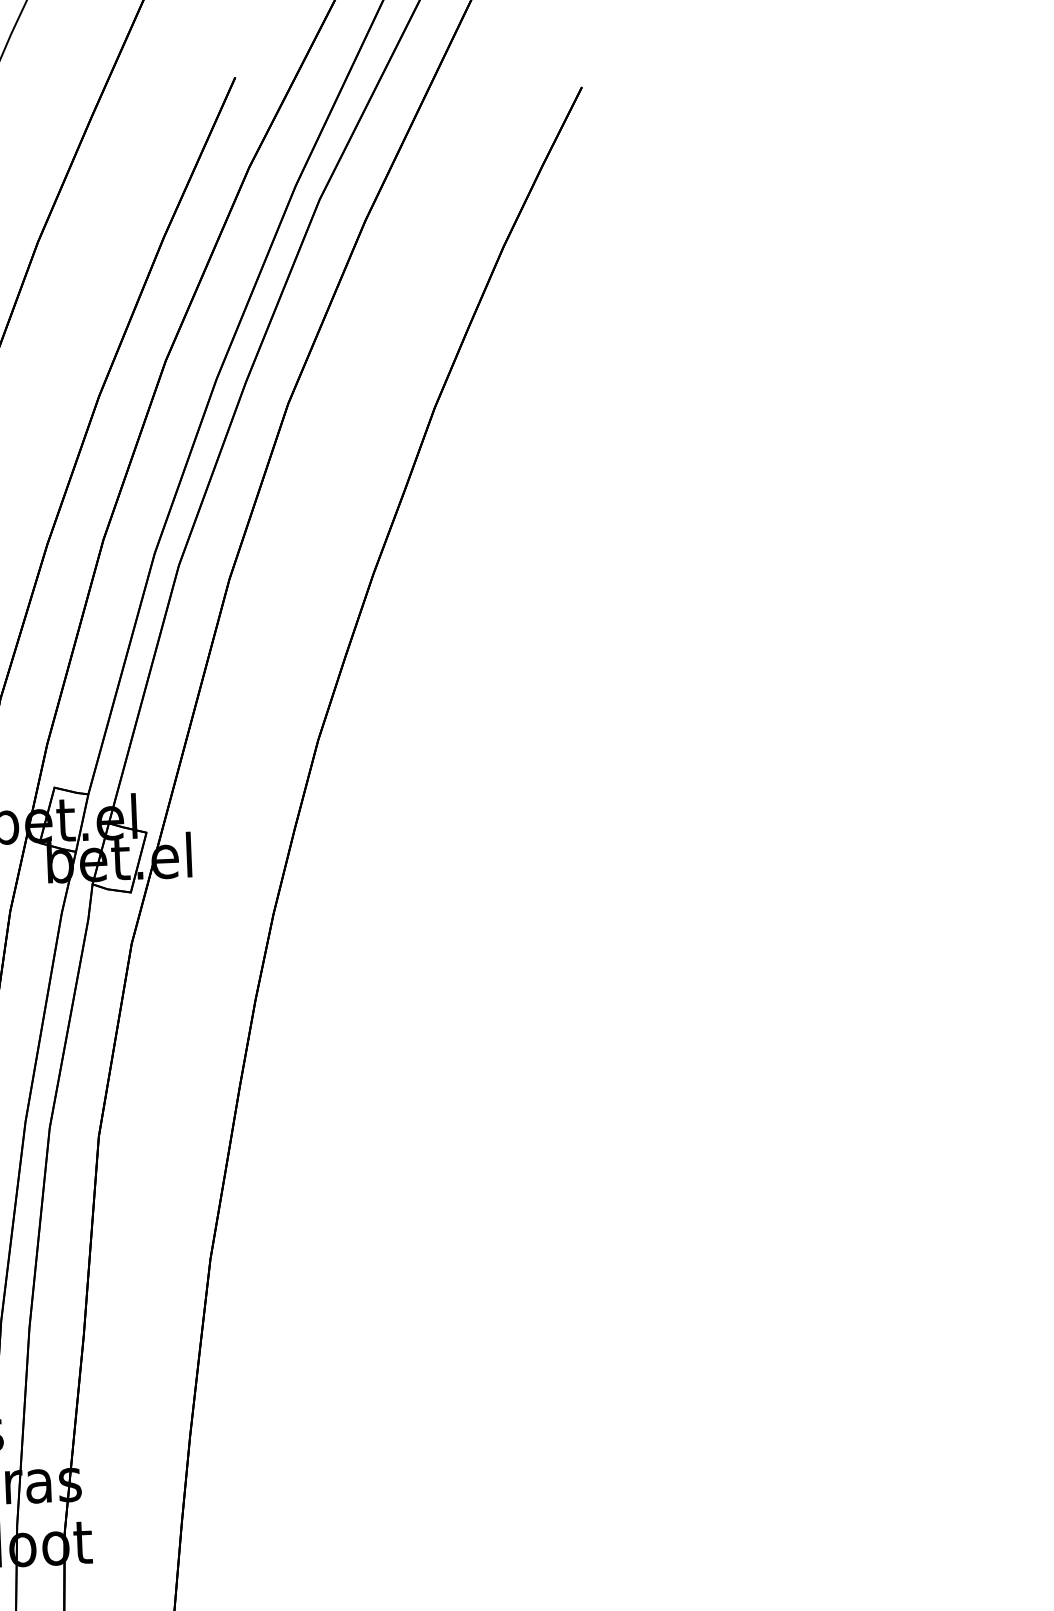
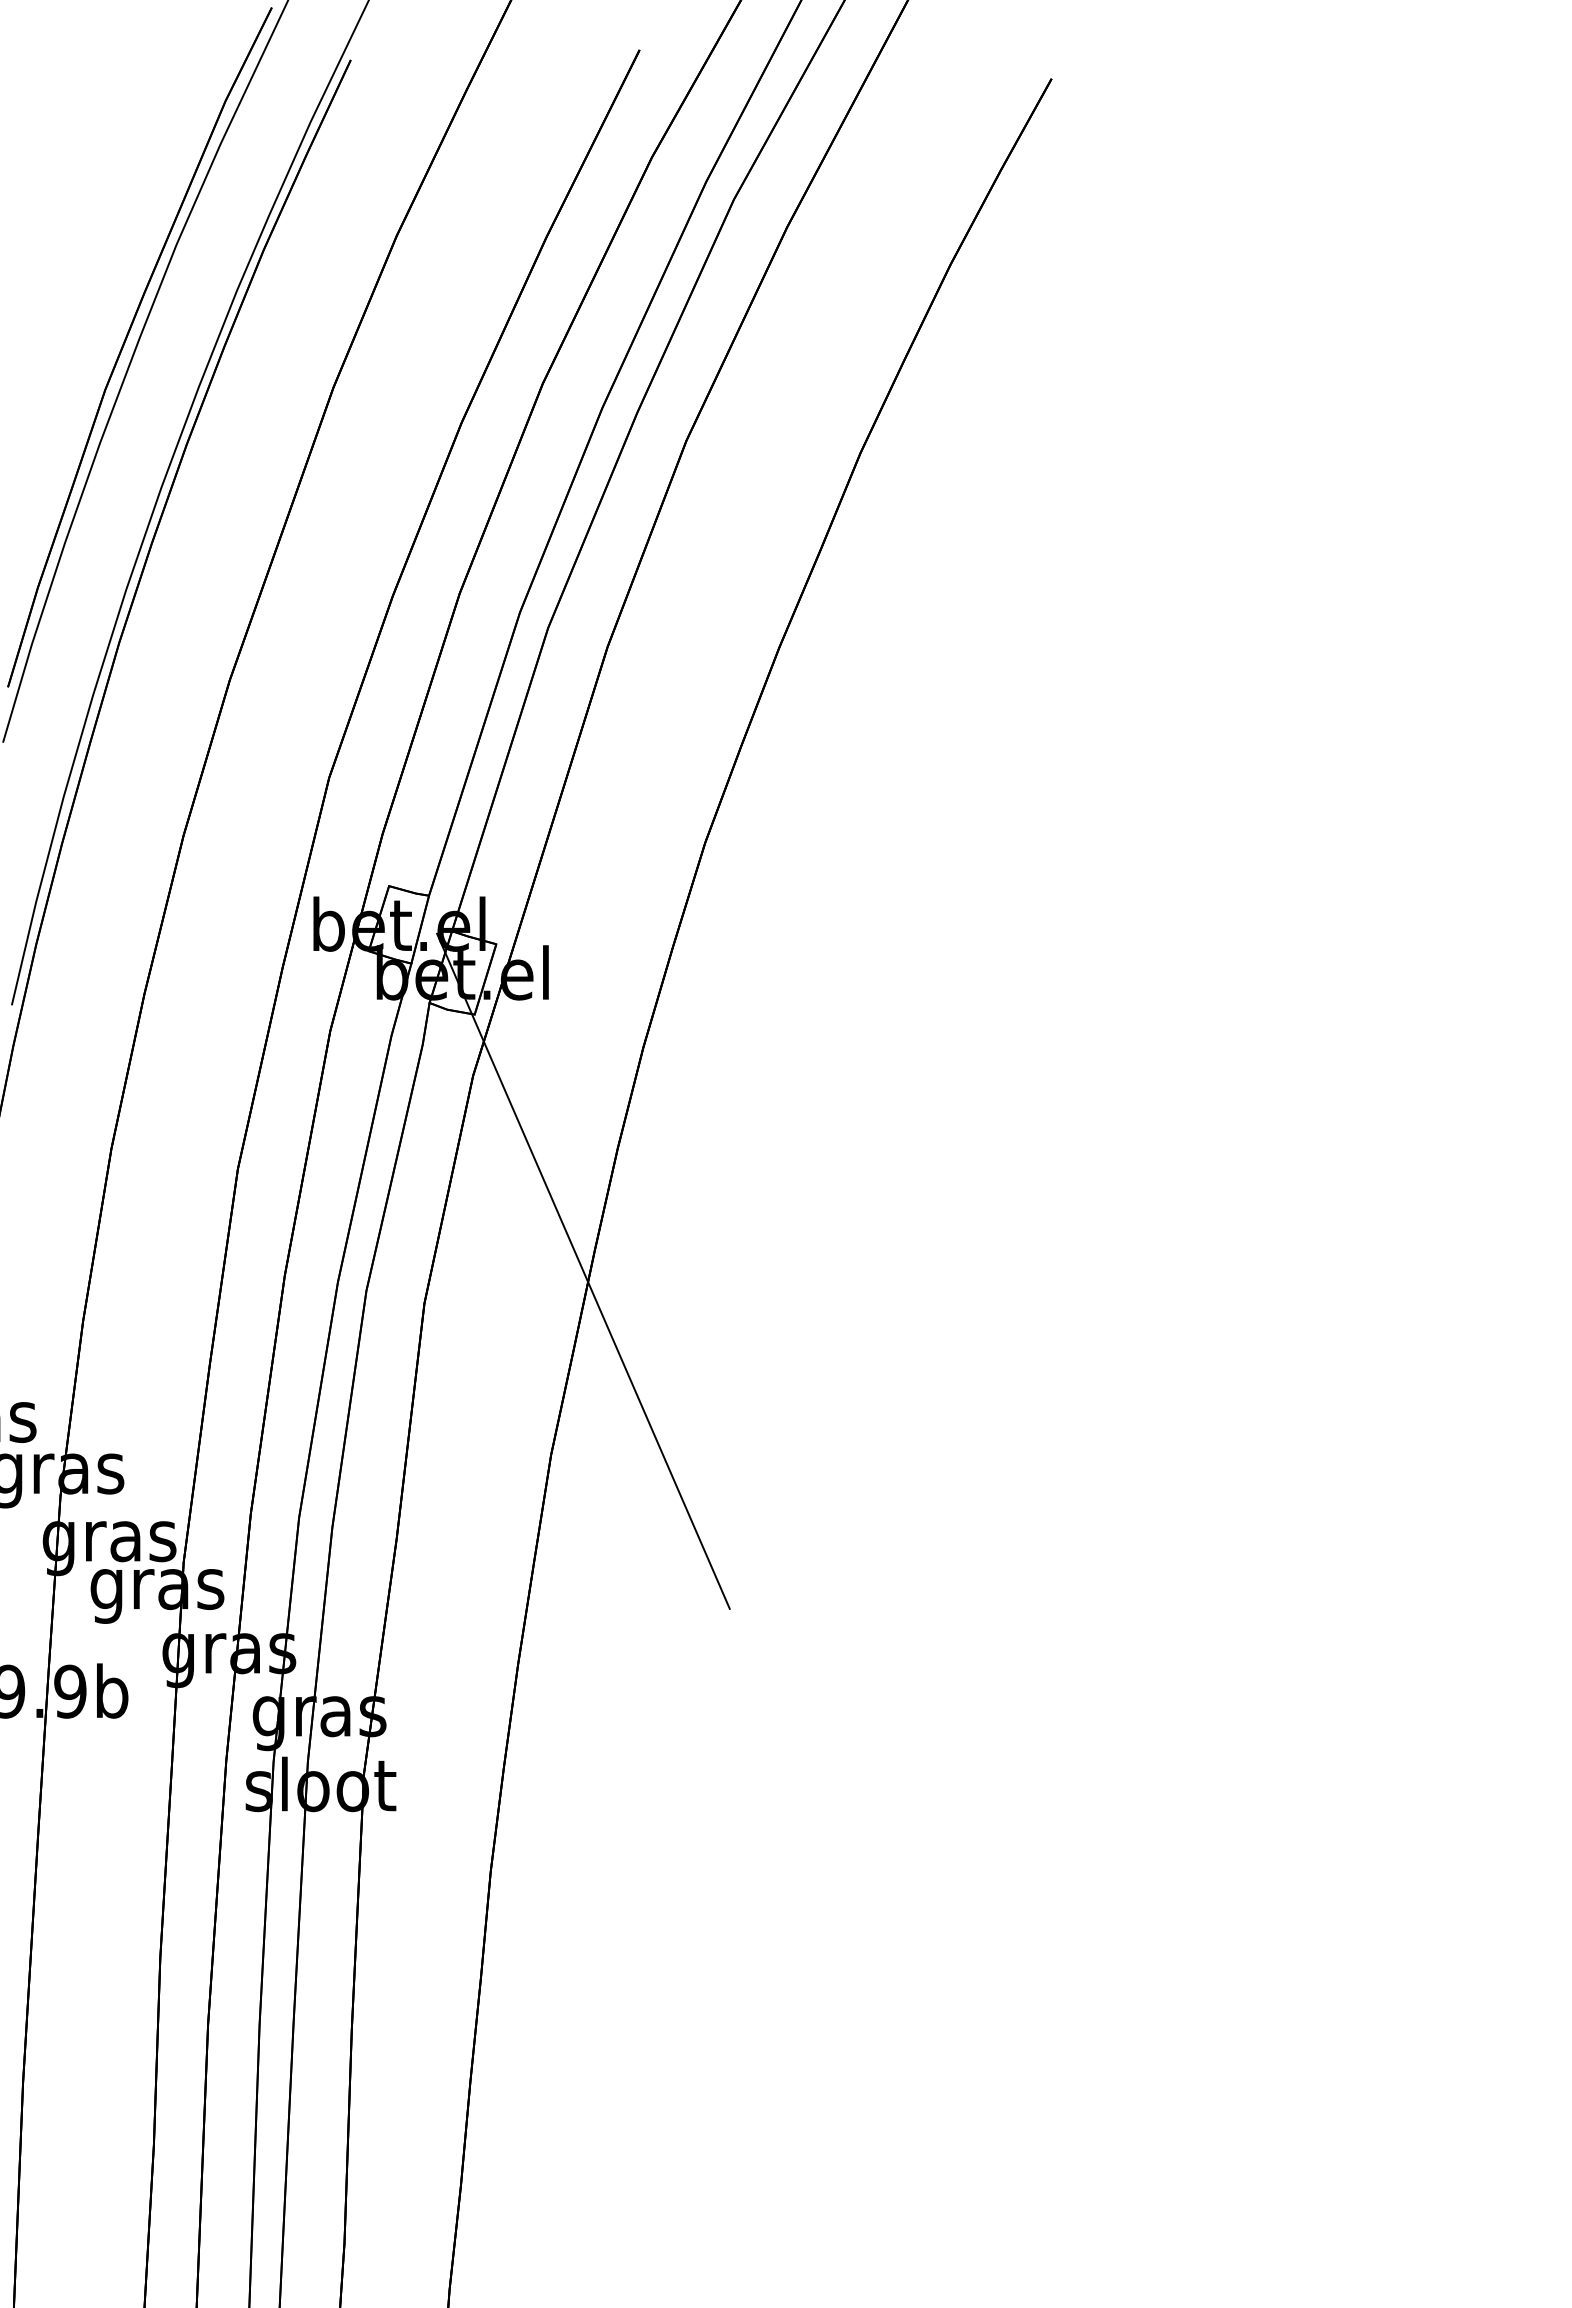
line: (231, 1103) -> (583, 1270), added

